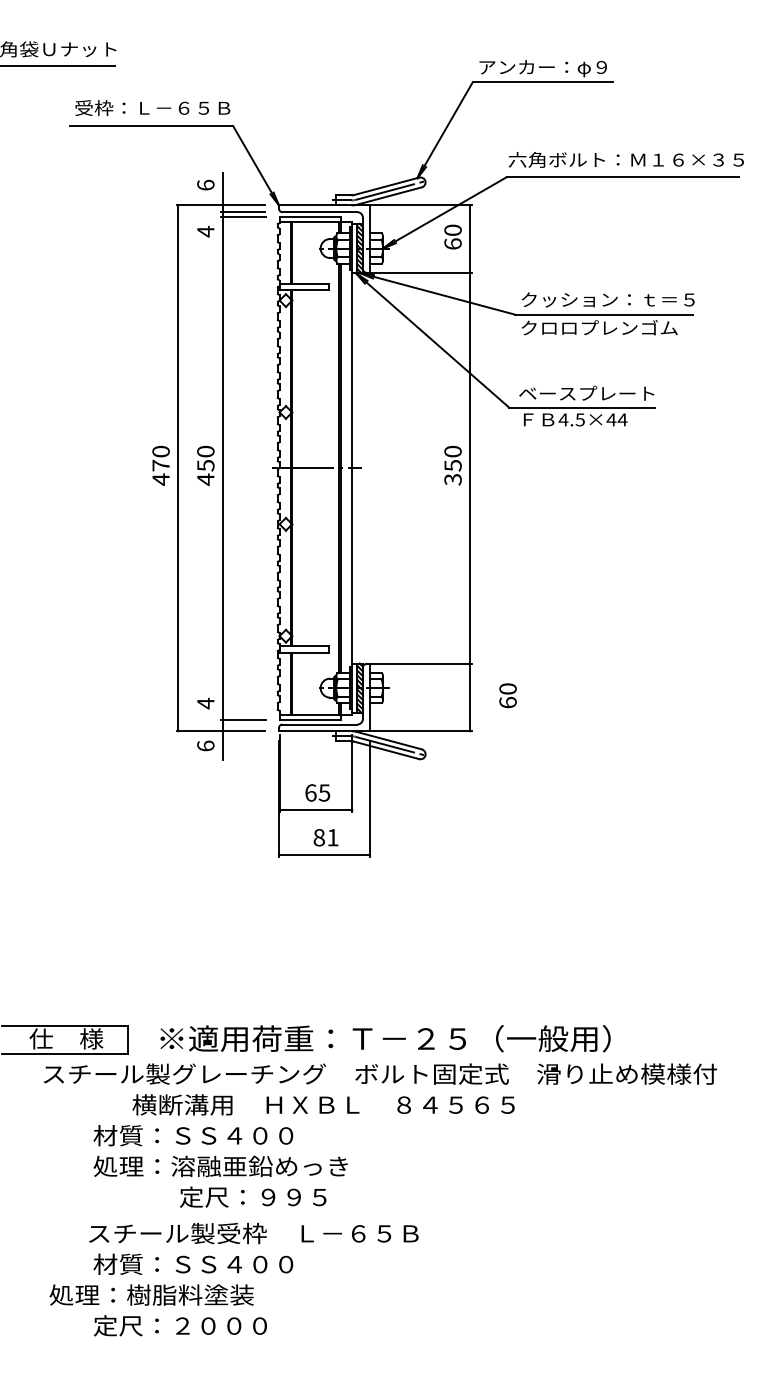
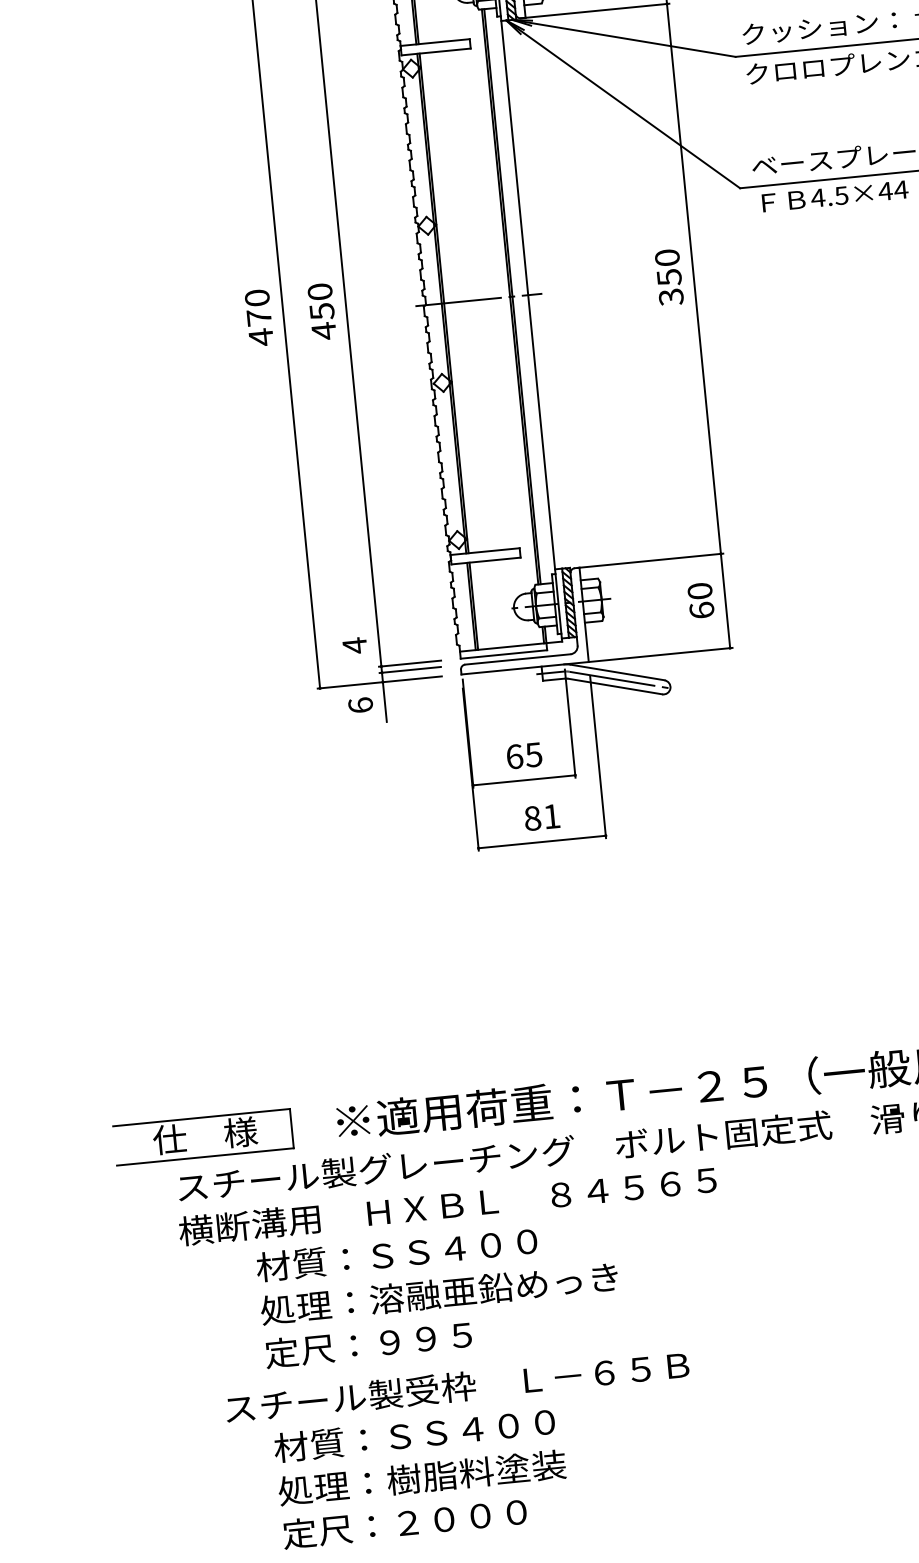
text: (507, 695) -> (700, 600), moved
line: (243, 724) -> (410, 669), added
text: (323, 1104) -> (447, 1205), moved
text: (252, 1196) -> (367, 1343), moved
text: (253, 1233) -> (456, 1387), moved
text: (151, 1294) -> (421, 1477), moved

